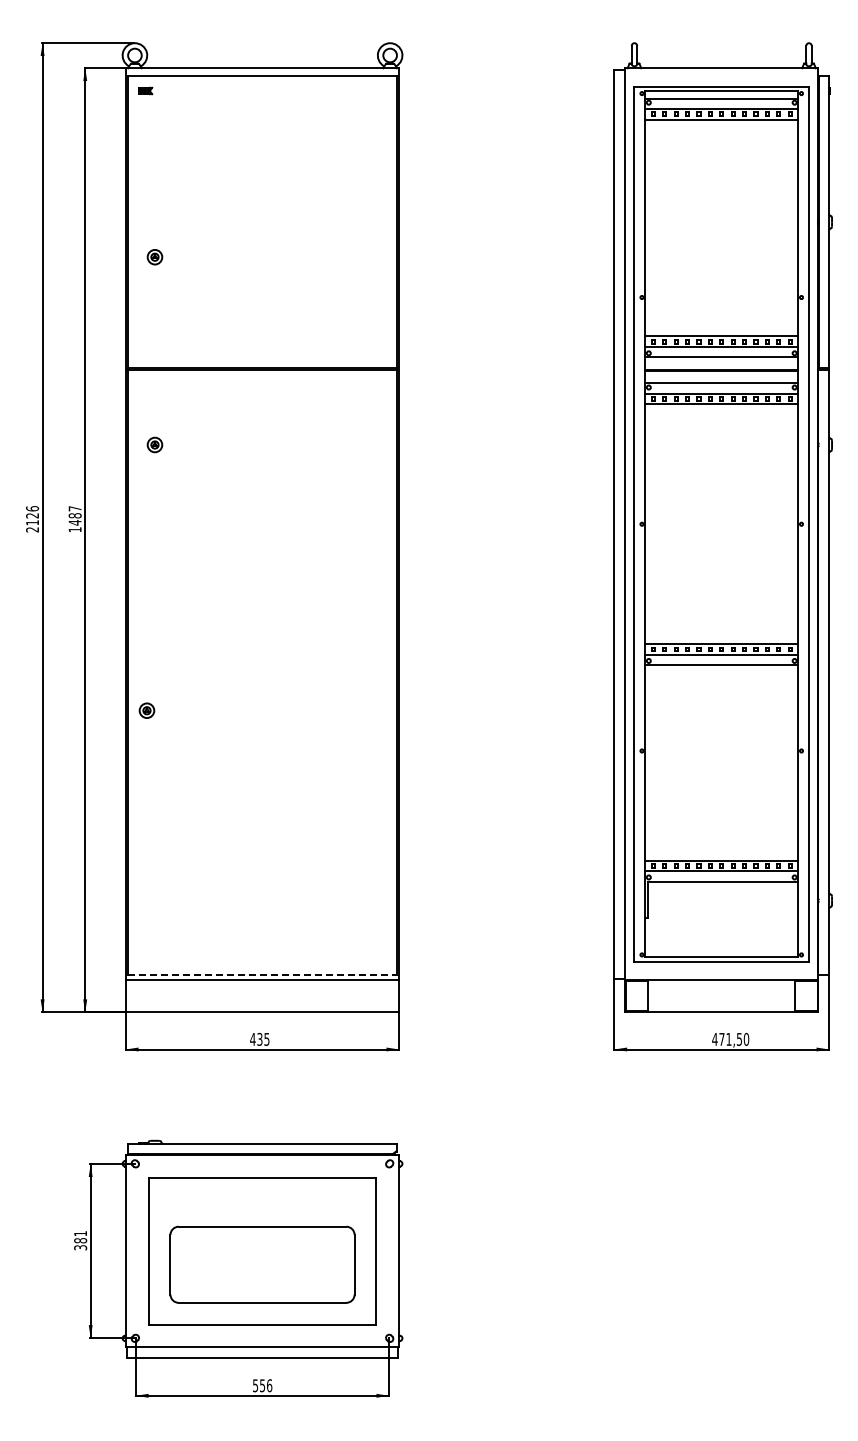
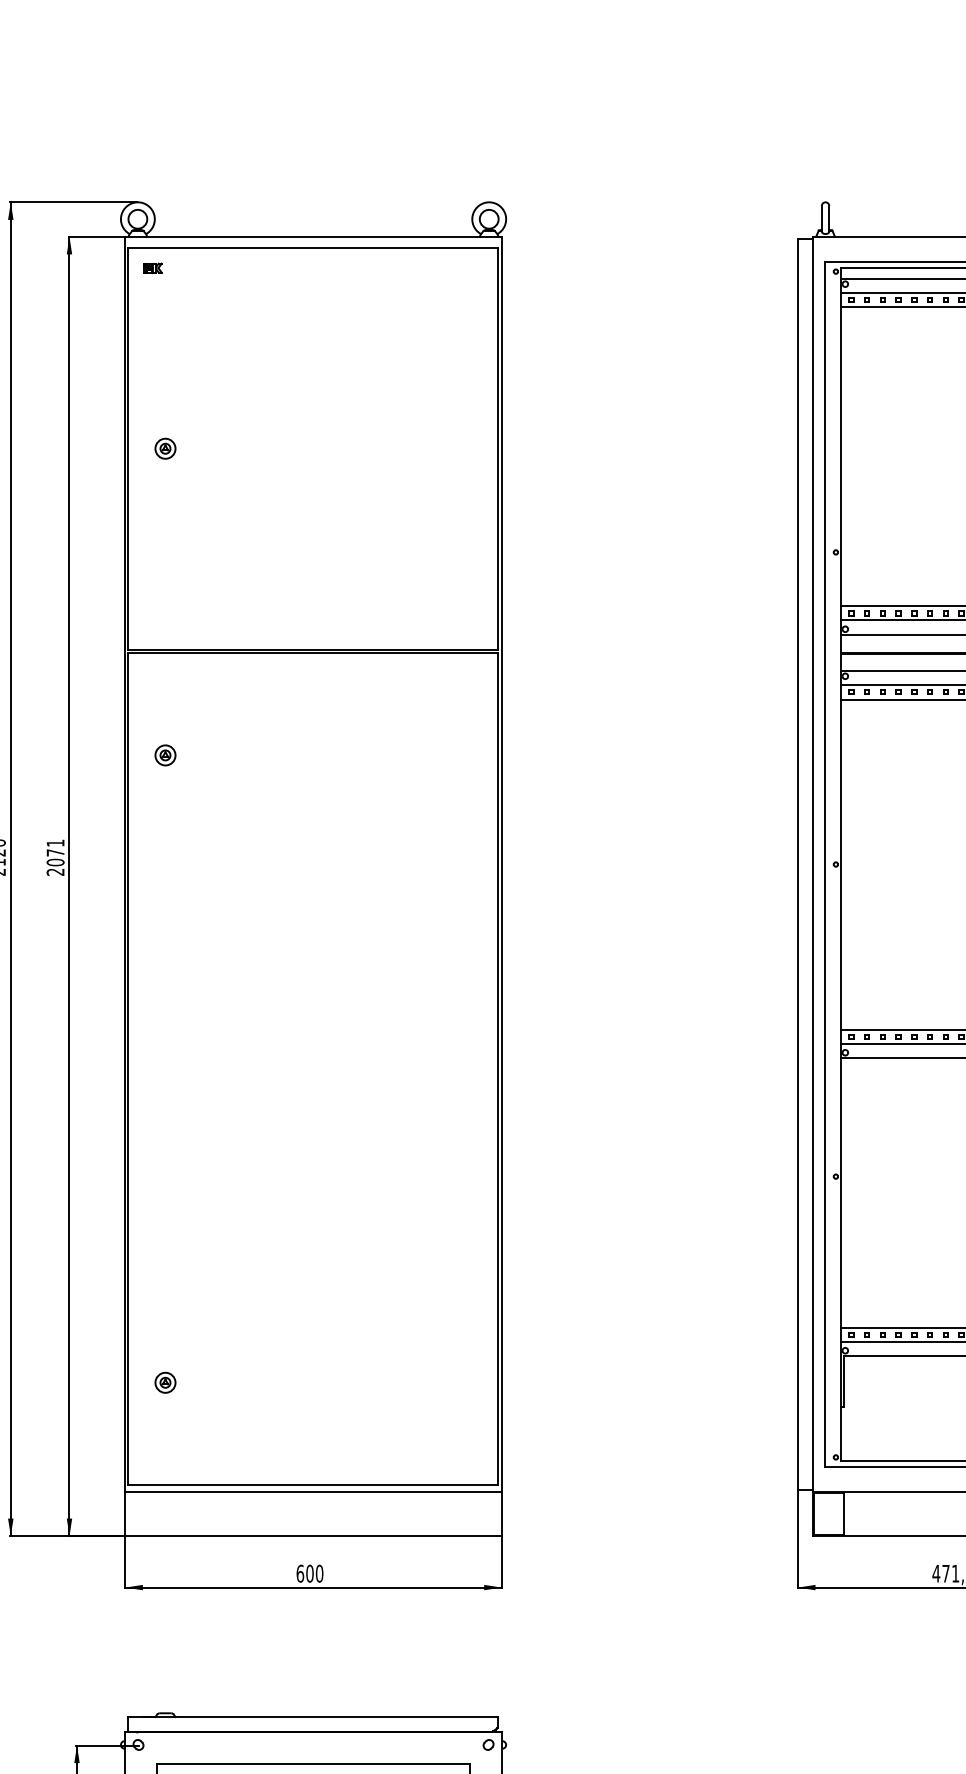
part: (154, 257) -> (164, 449), moved
text: (74, 519) -> (54, 857), 1487 -> 2071
part: (146, 710) -> (164, 1382), moved
line: (262, 975) -> (313, 1485), dashed -> solid
text: (259, 1038) -> (309, 1572), 435 -> 600

